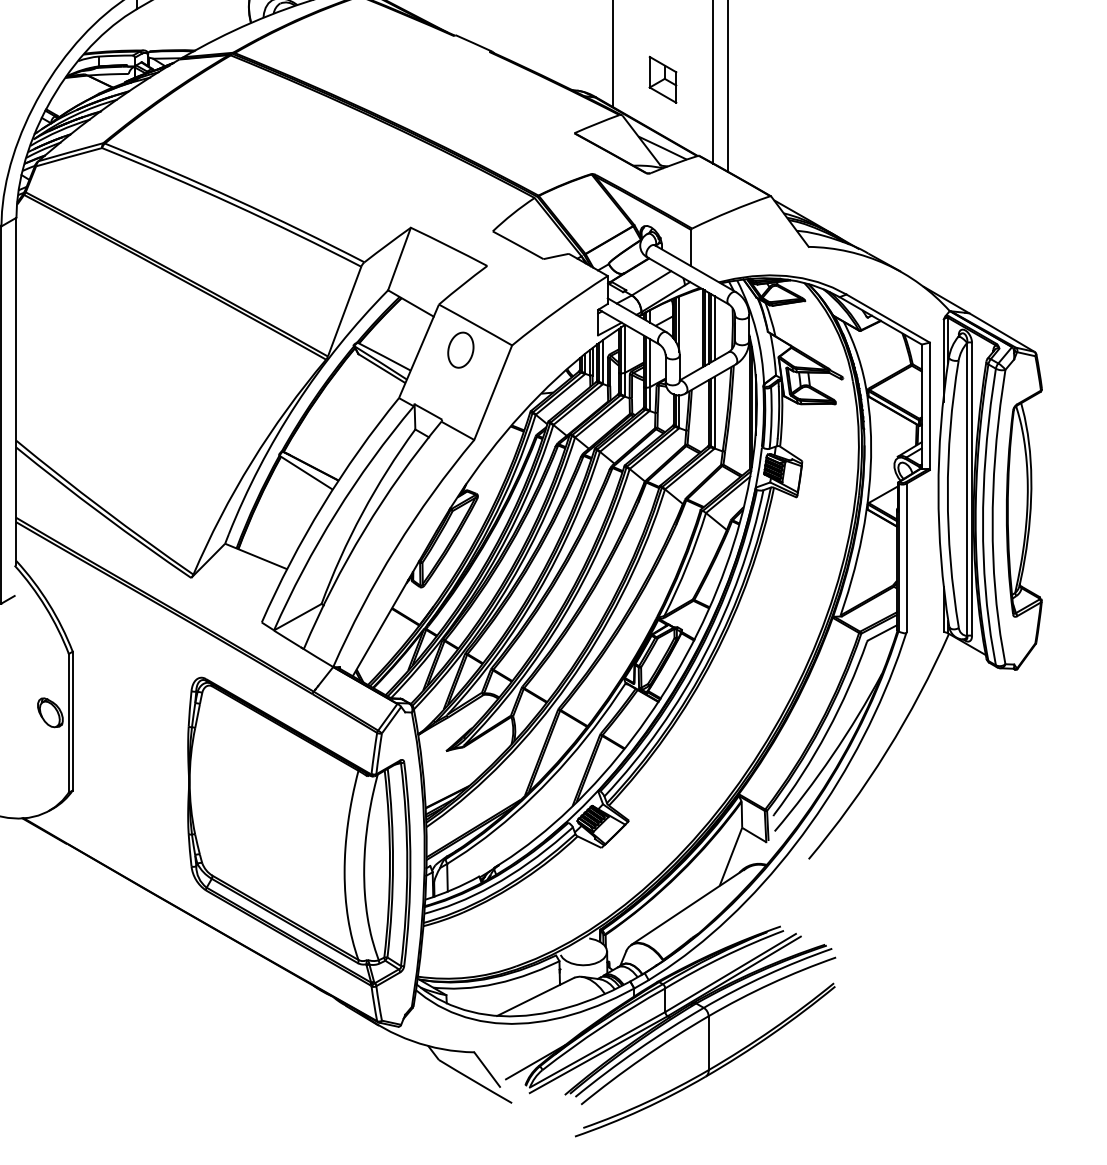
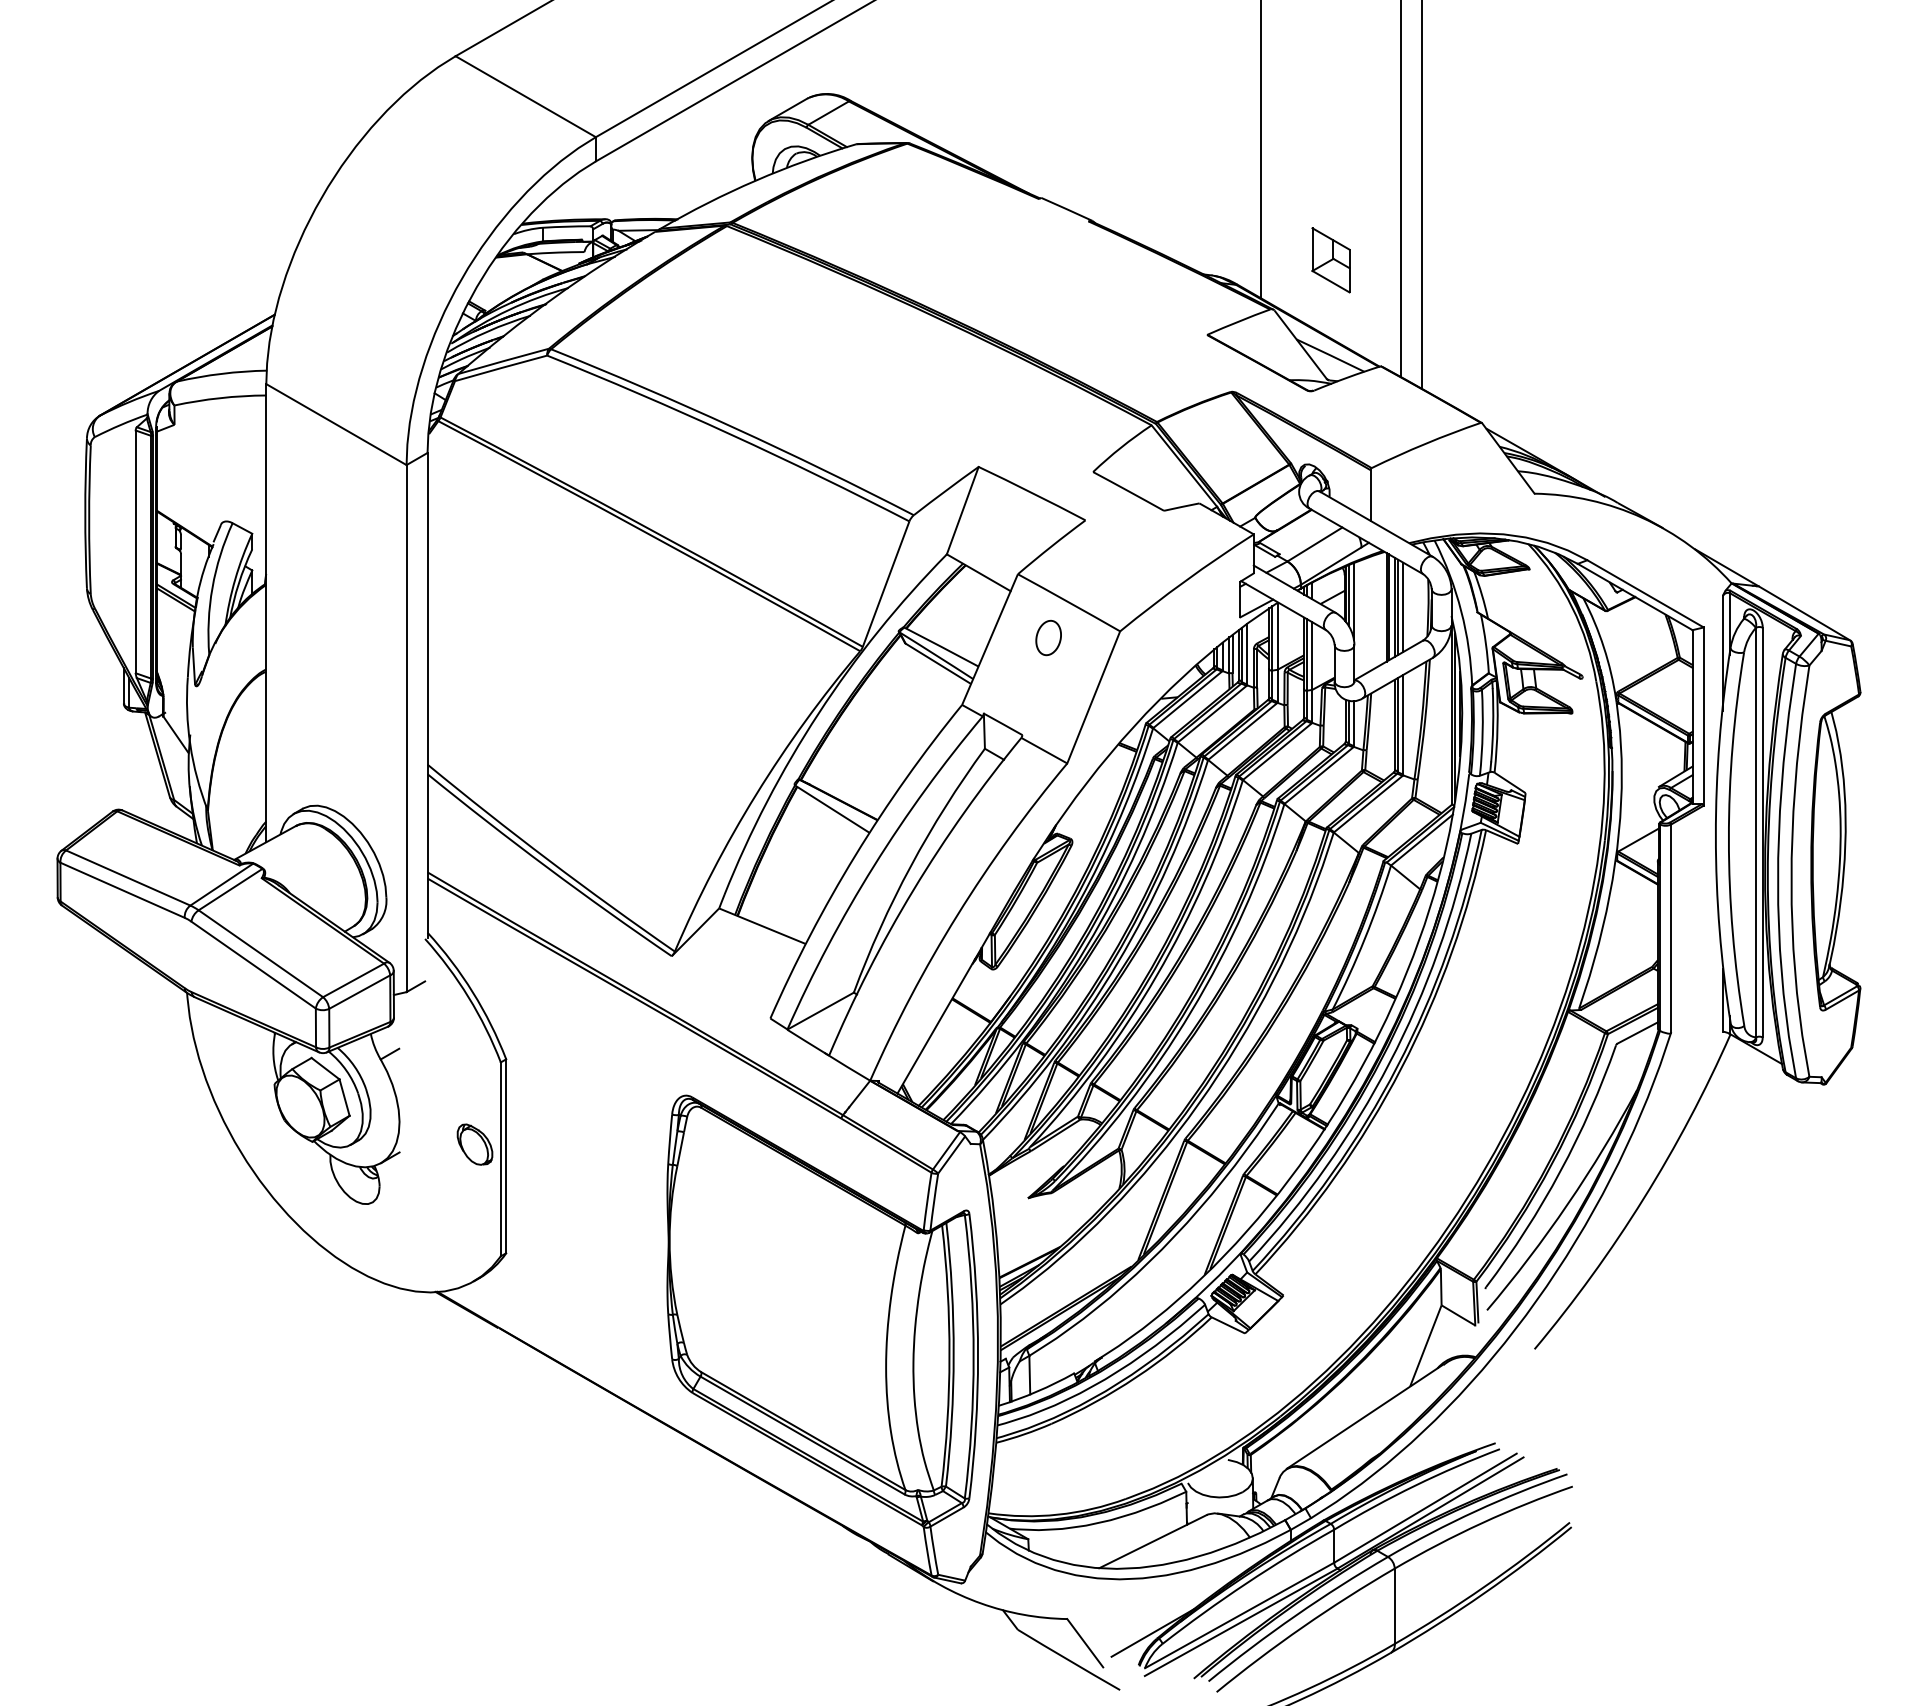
part: (460, 349) -> (1048, 637), size x0.7

